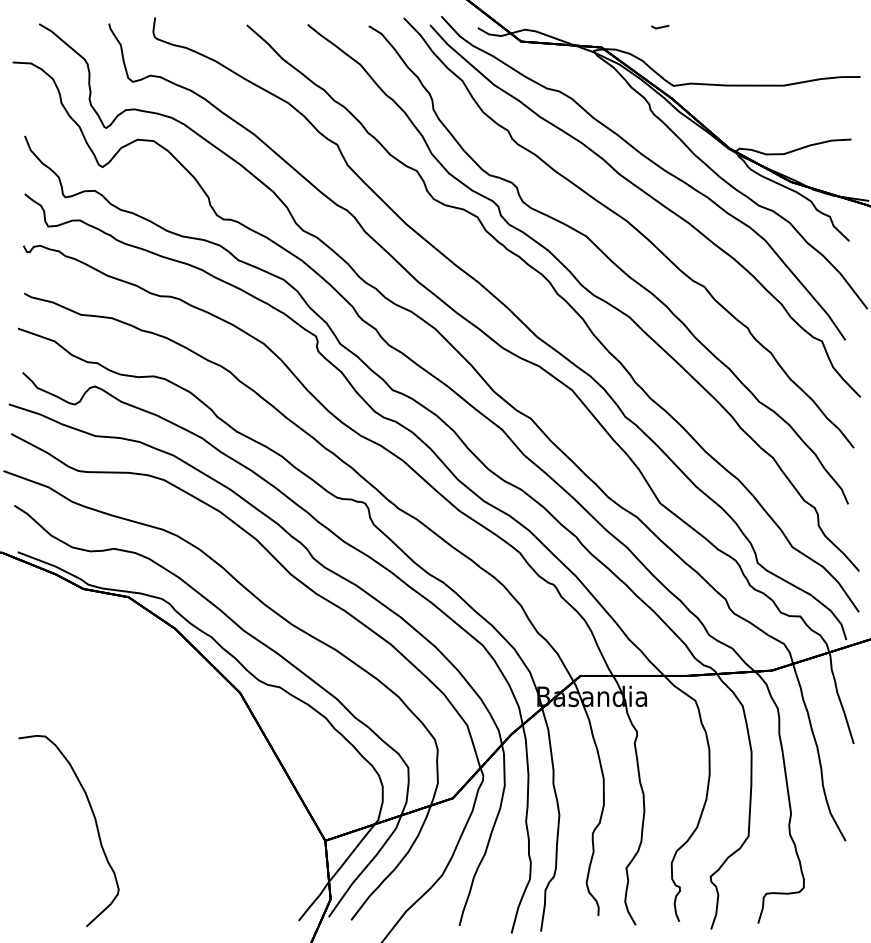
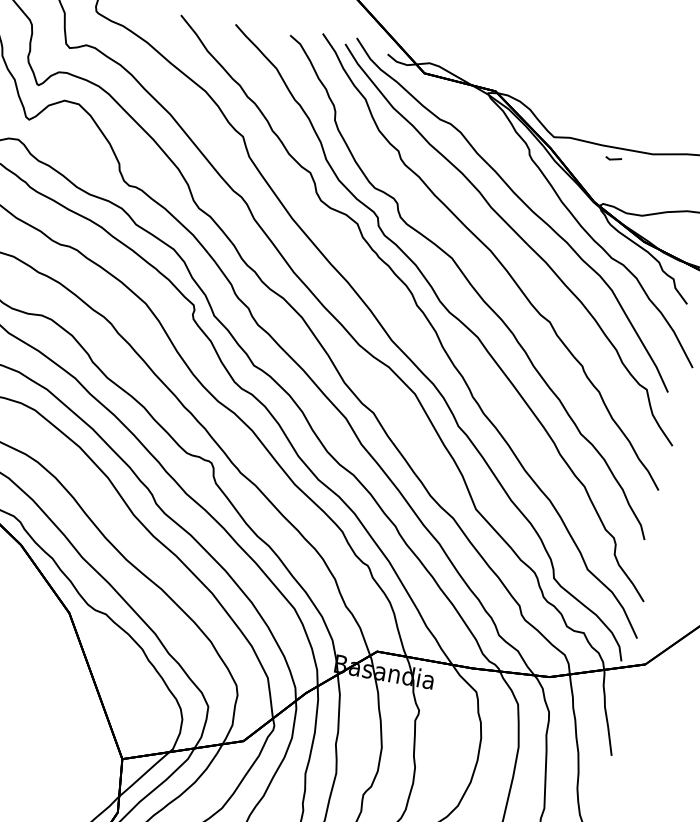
line: (660, 26) -> (614, 158), moved

